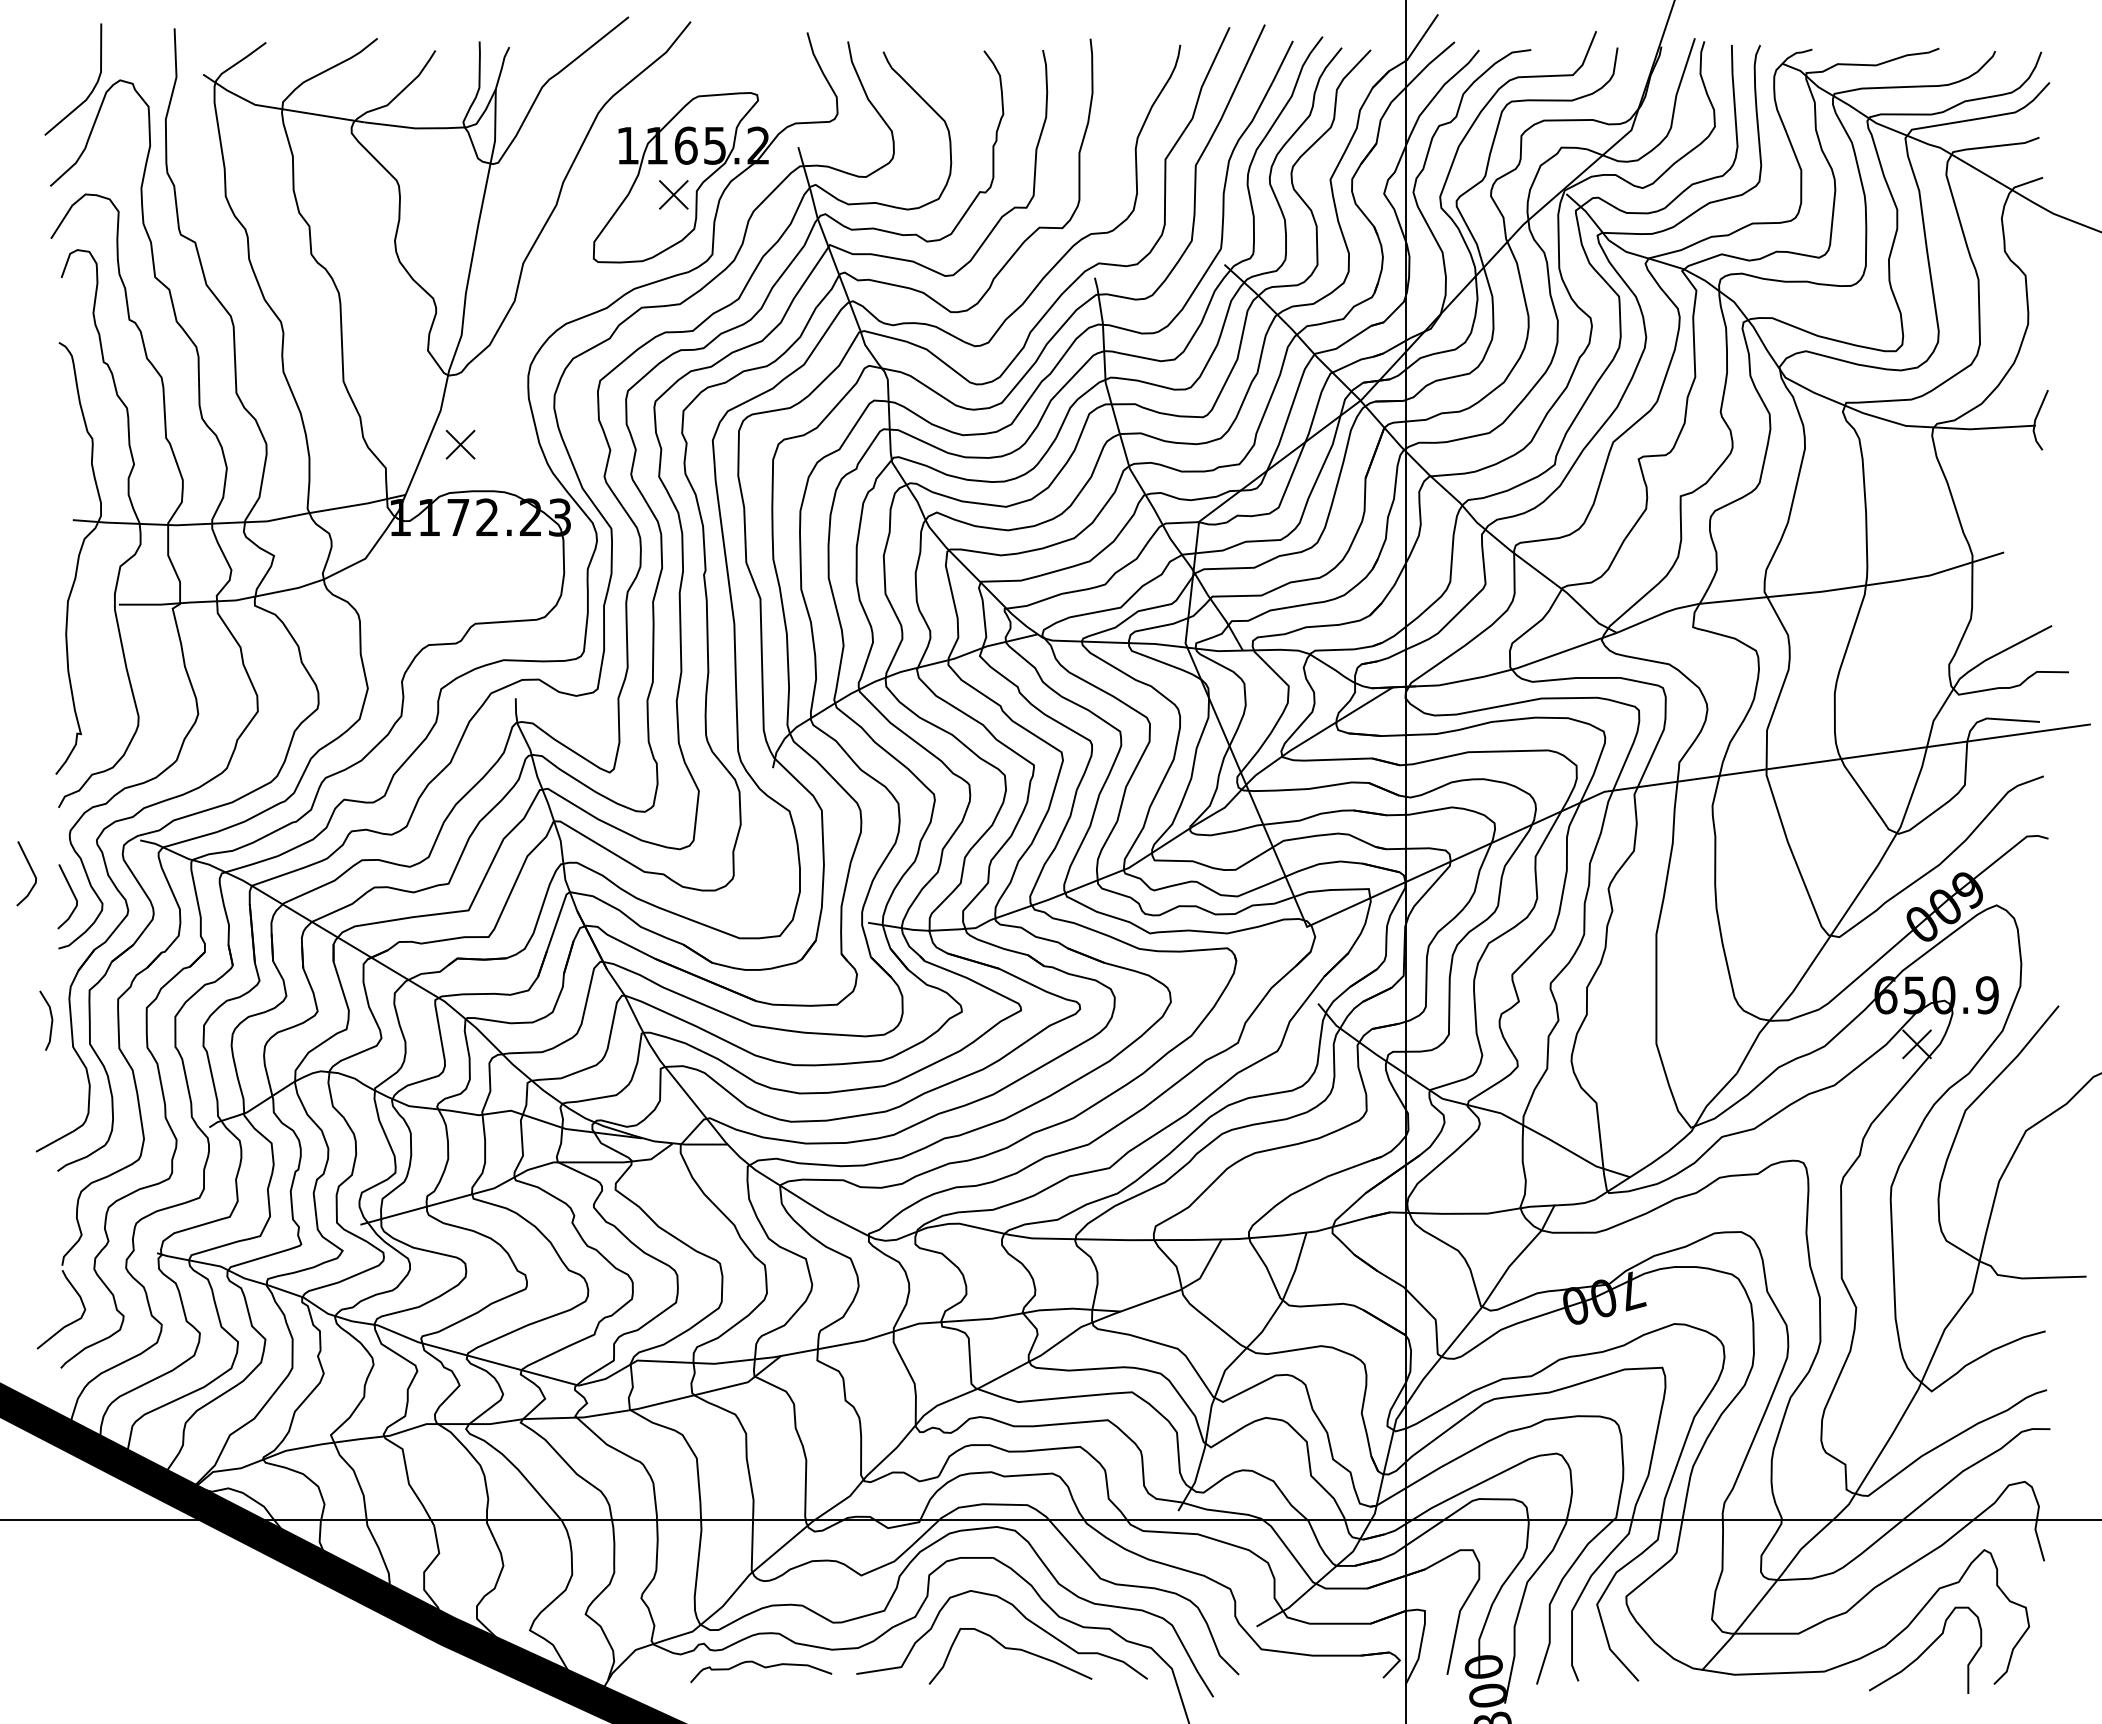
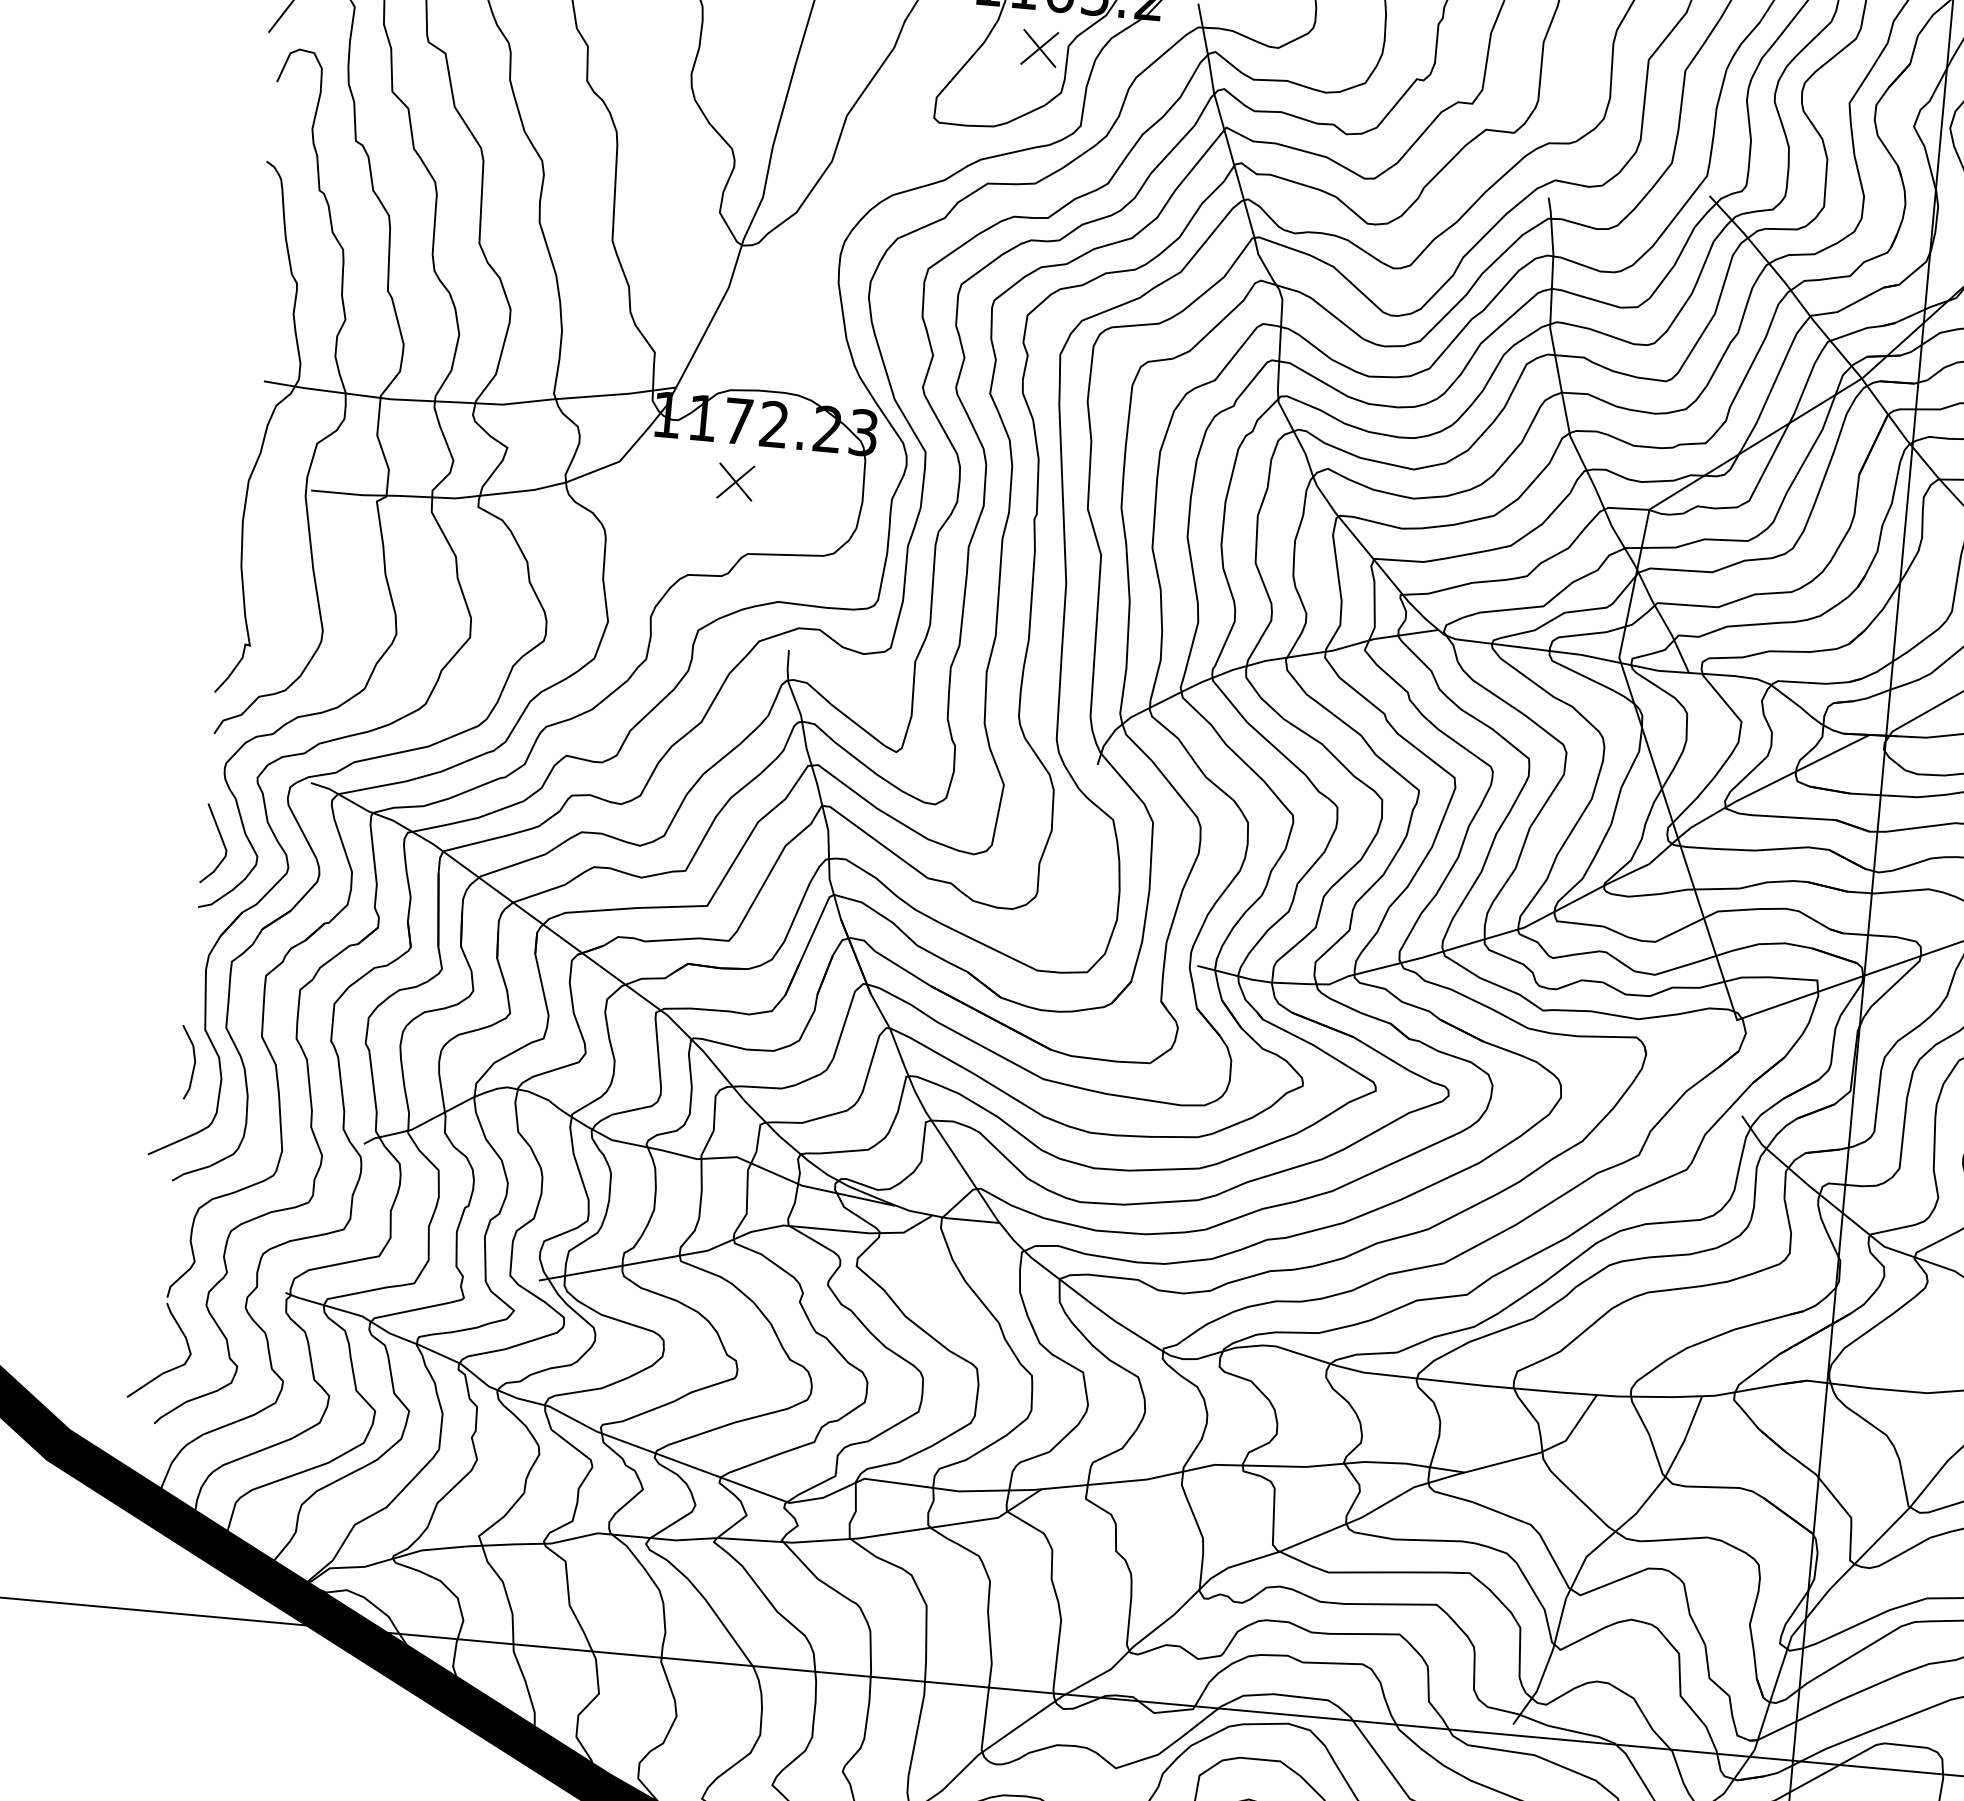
part: (460, 444) -> (735, 481), moved
line: (31, 871) -> (173, 809), removed
line: (51, 1020) -> (193, 1062), moved

